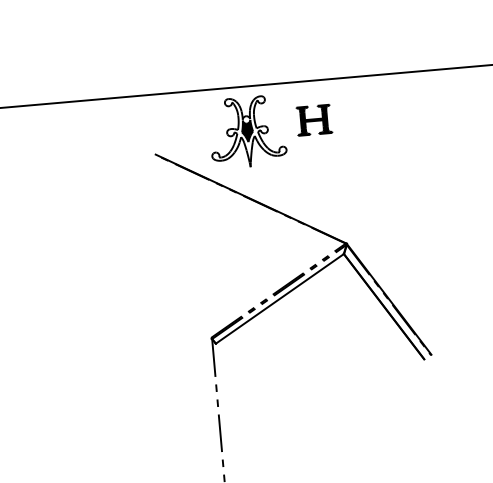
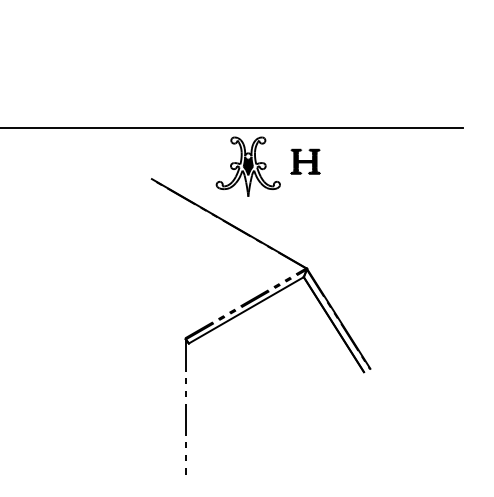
part: (270, 129) -> (267, 166), moved

